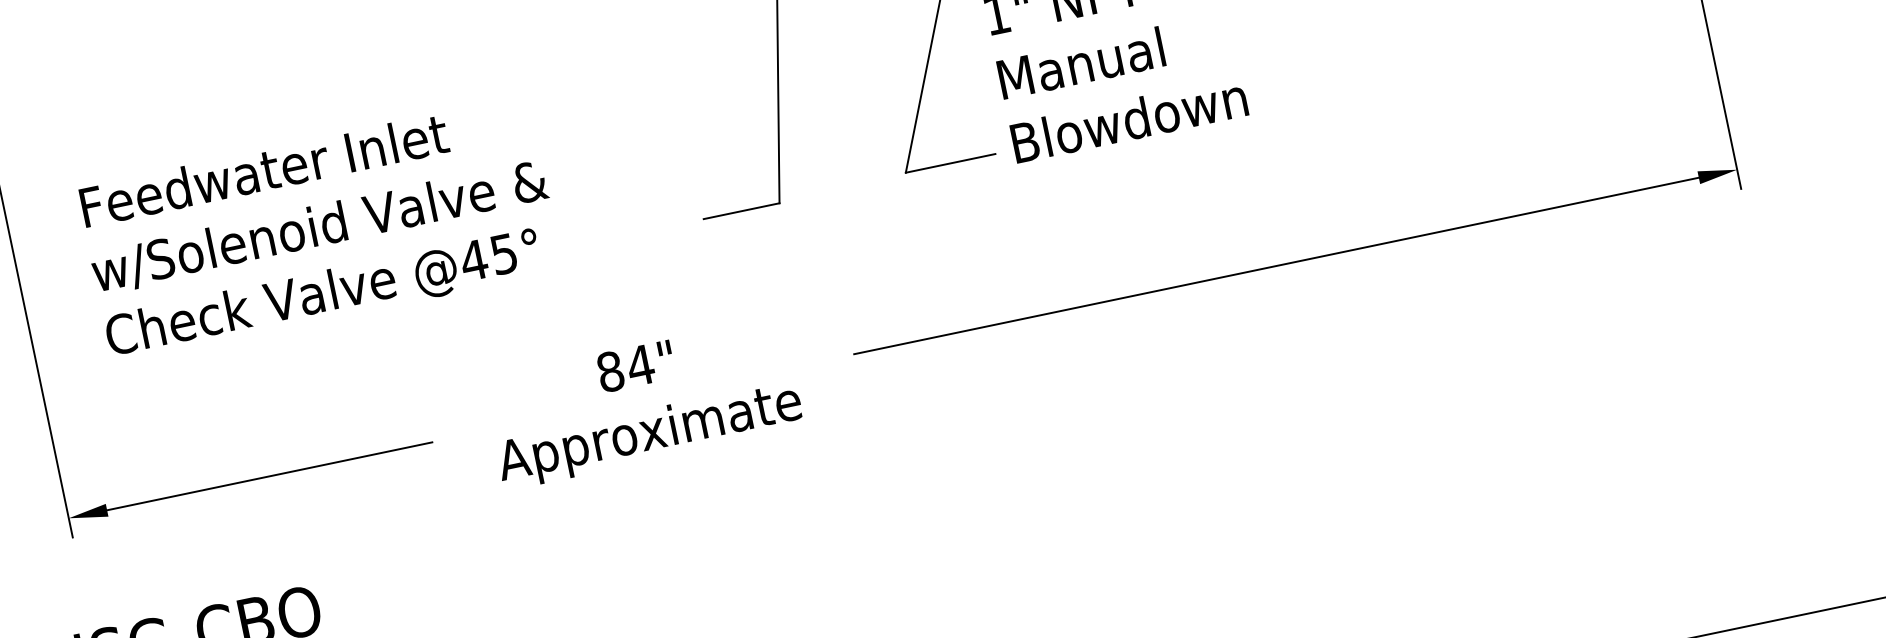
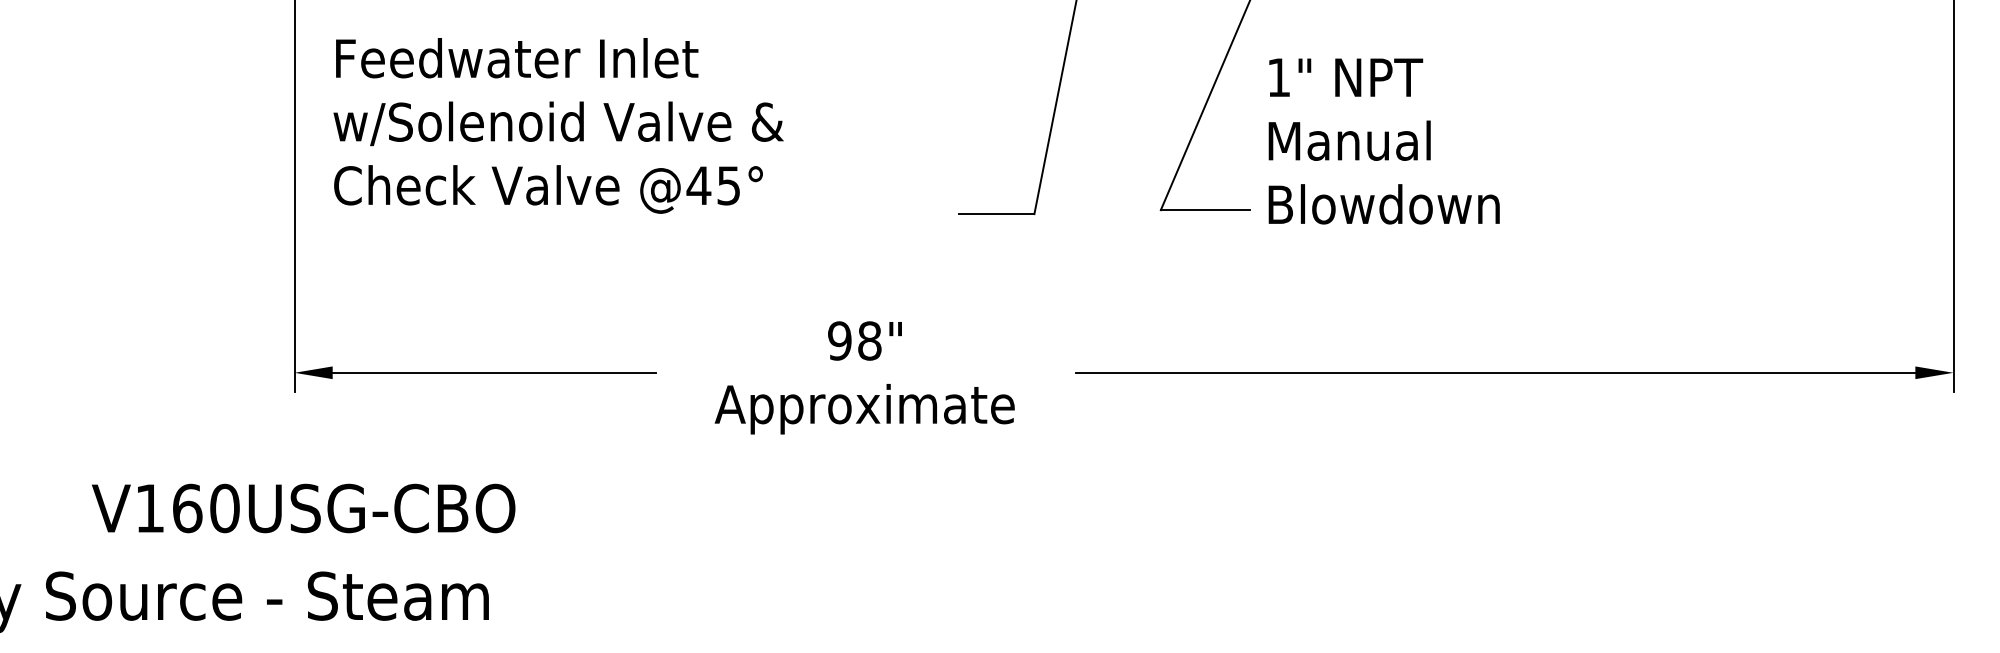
text: (320, 229) -> (558, 125), moved
text: (626, 367) -> (855, 340), 84" -> 98"

